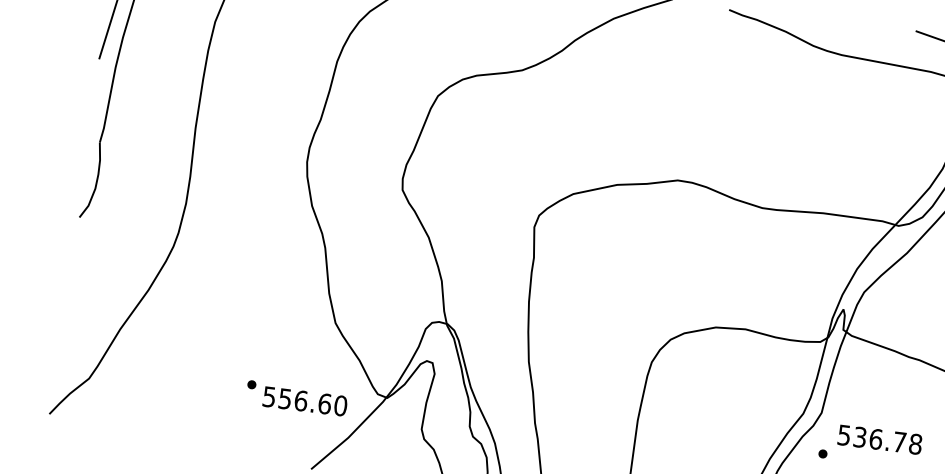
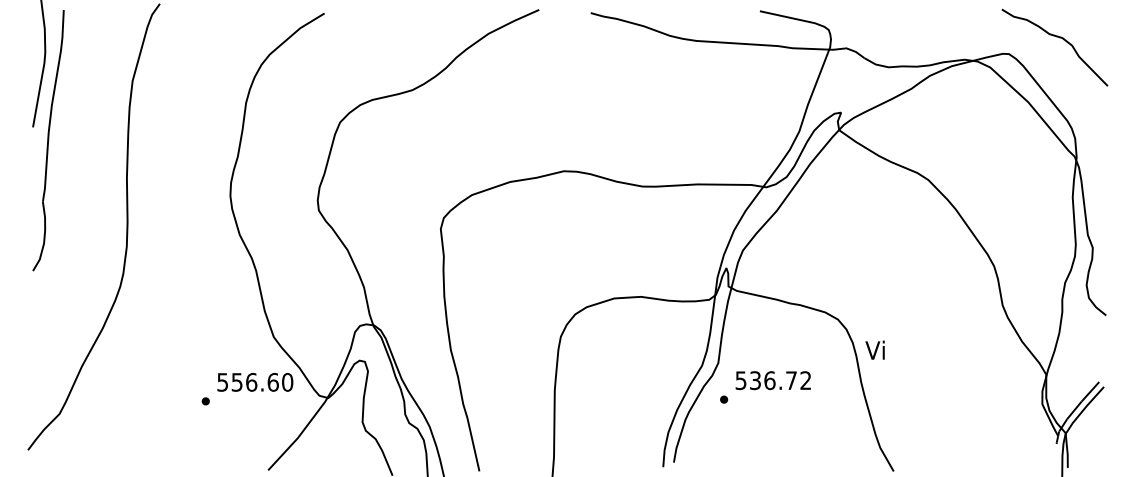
text: (305, 401) -> (255, 382), moved
text: (915, 444) -> (805, 380), 536.78 -> 536.72

